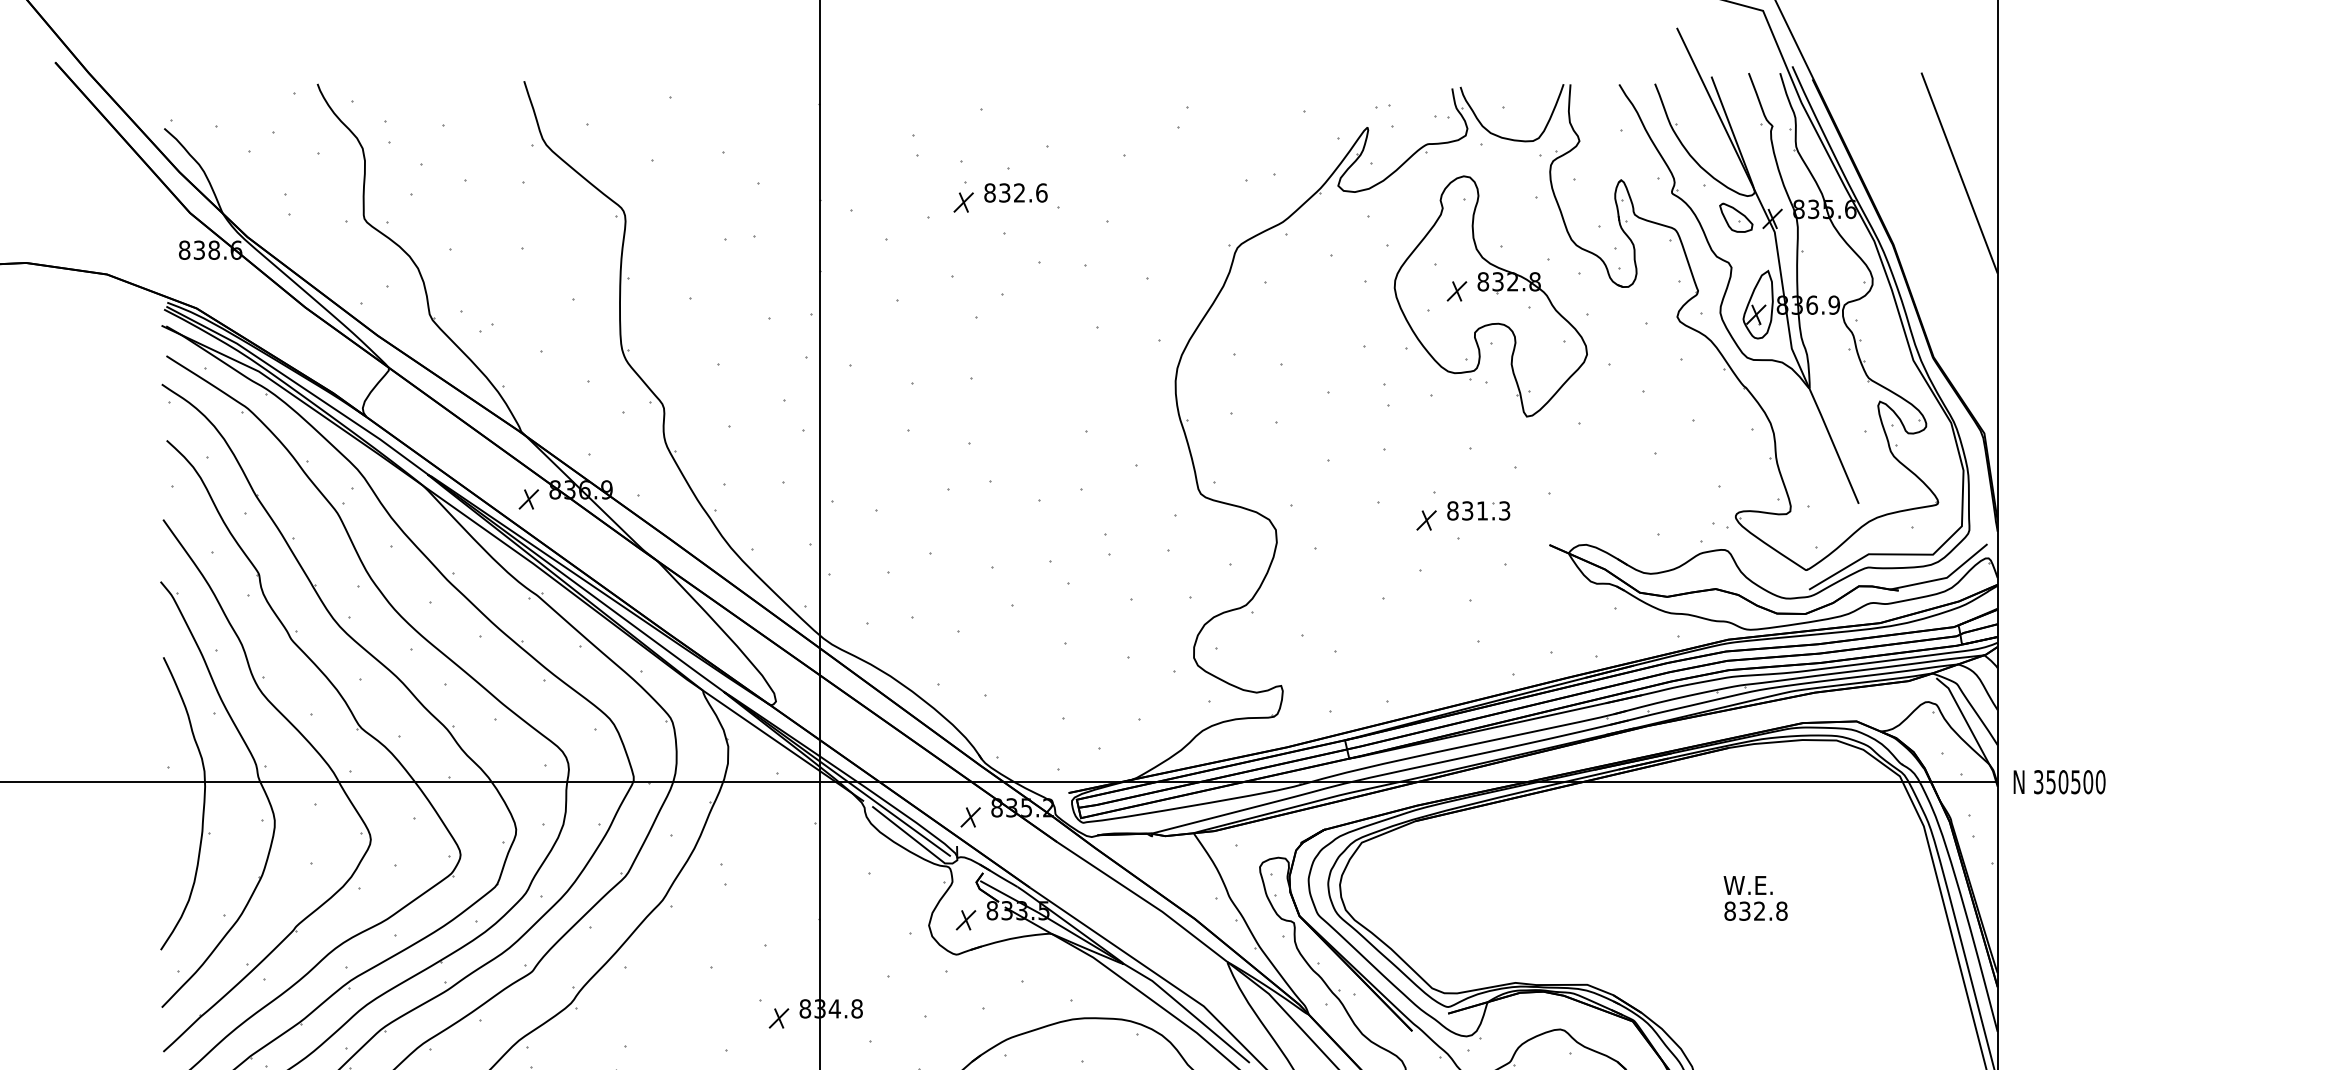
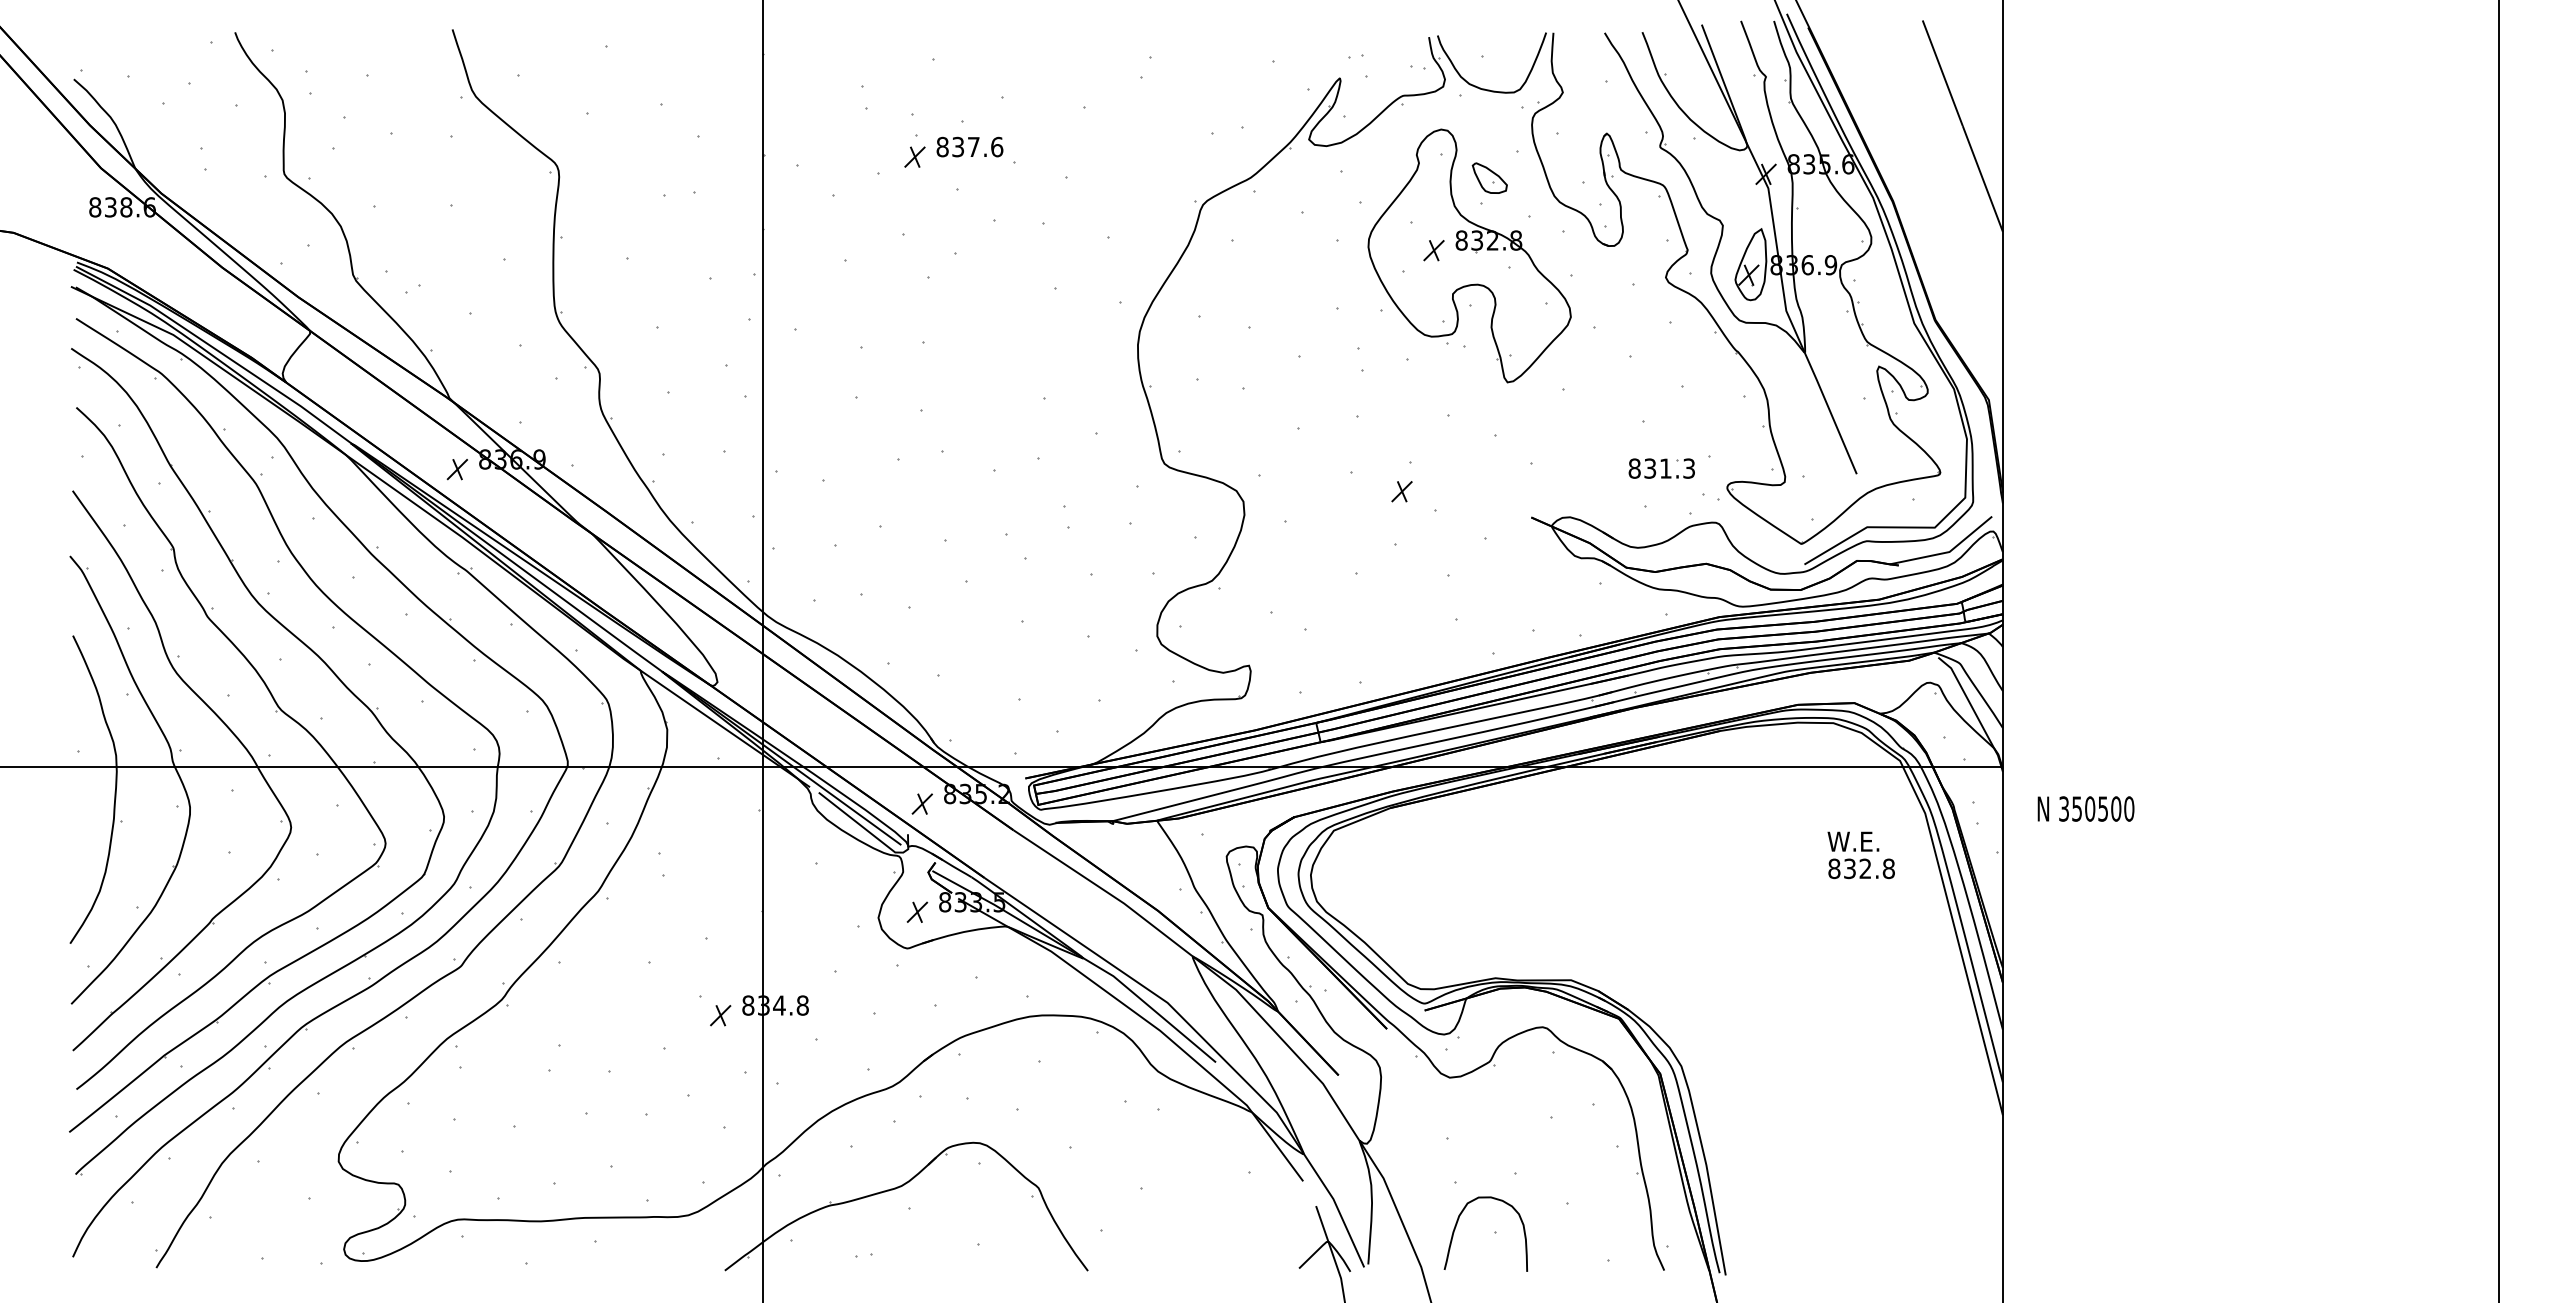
text: (1019, 192) -> (973, 146), 832.6 -> 837.6
part: (1735, 217) -> (1489, 177), moved
part: (1478, 510) -> (1661, 468), moved
text: (2059, 781) -> (2085, 808), moved
text: (1754, 898) -> (1860, 855), moved

